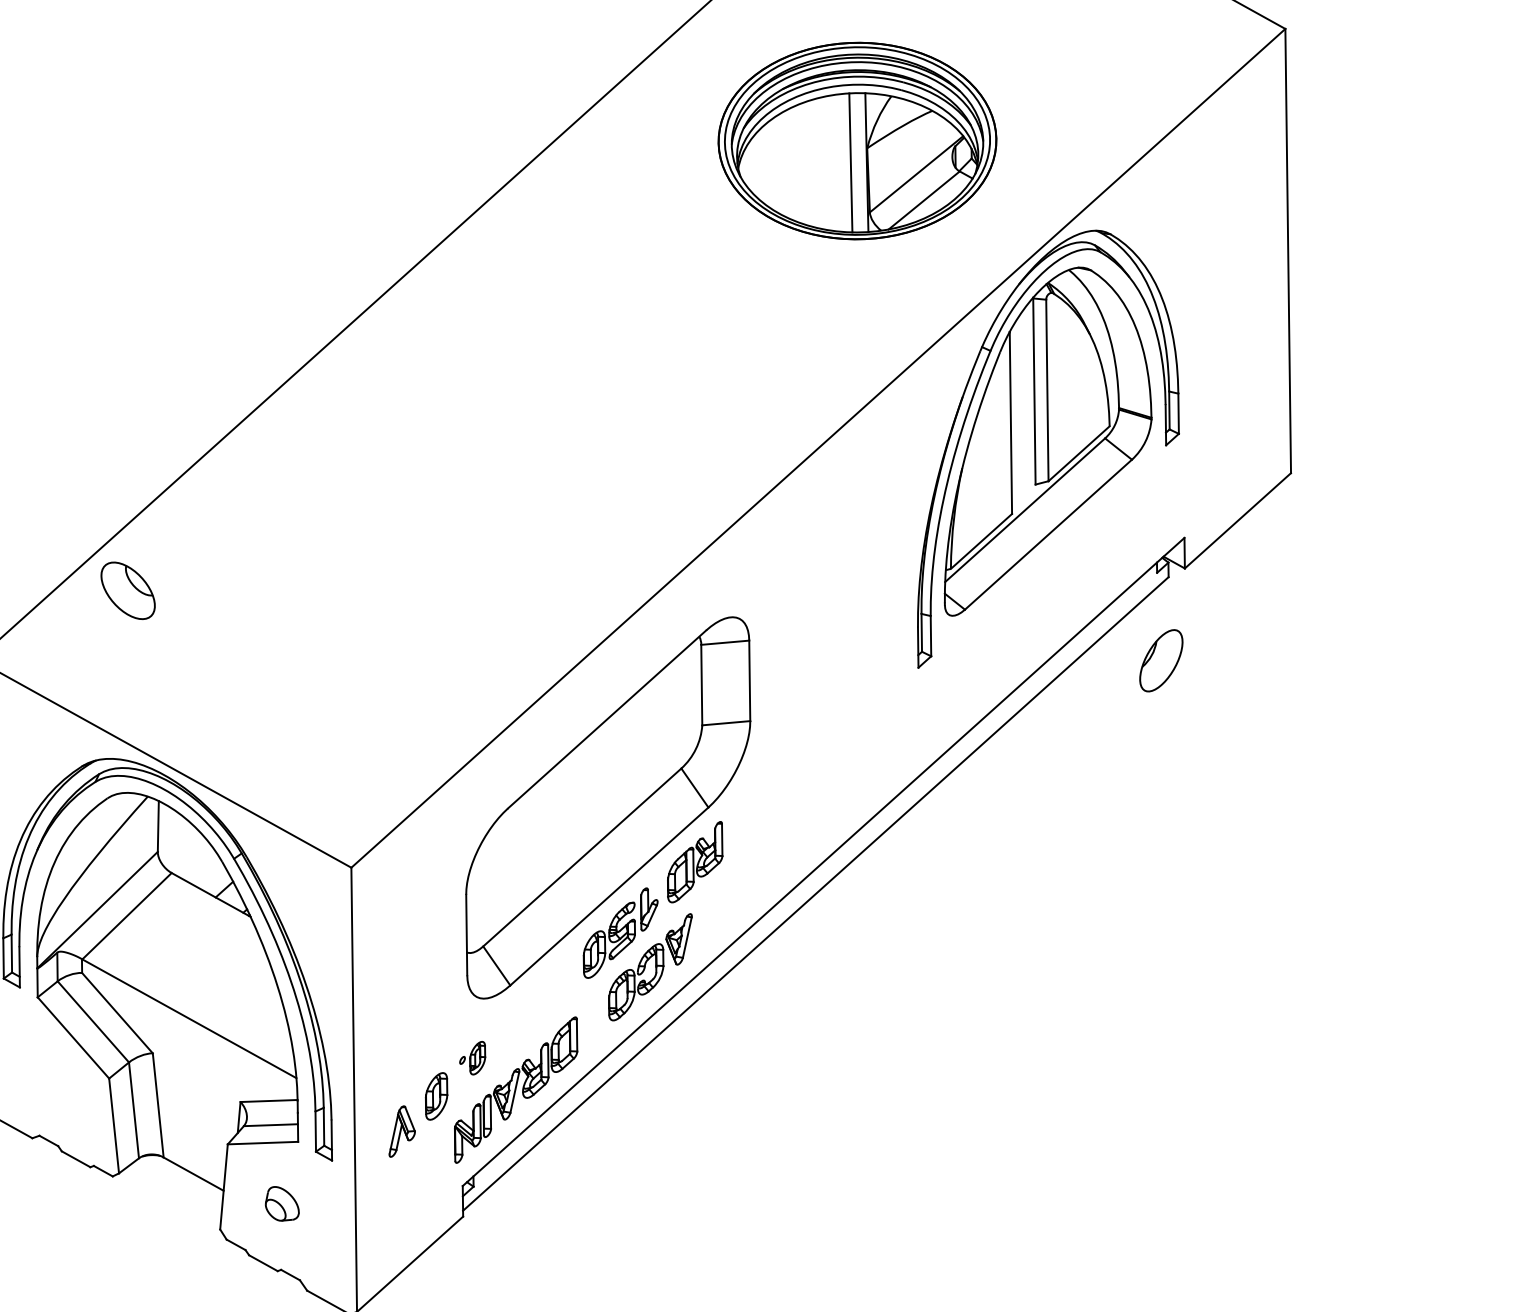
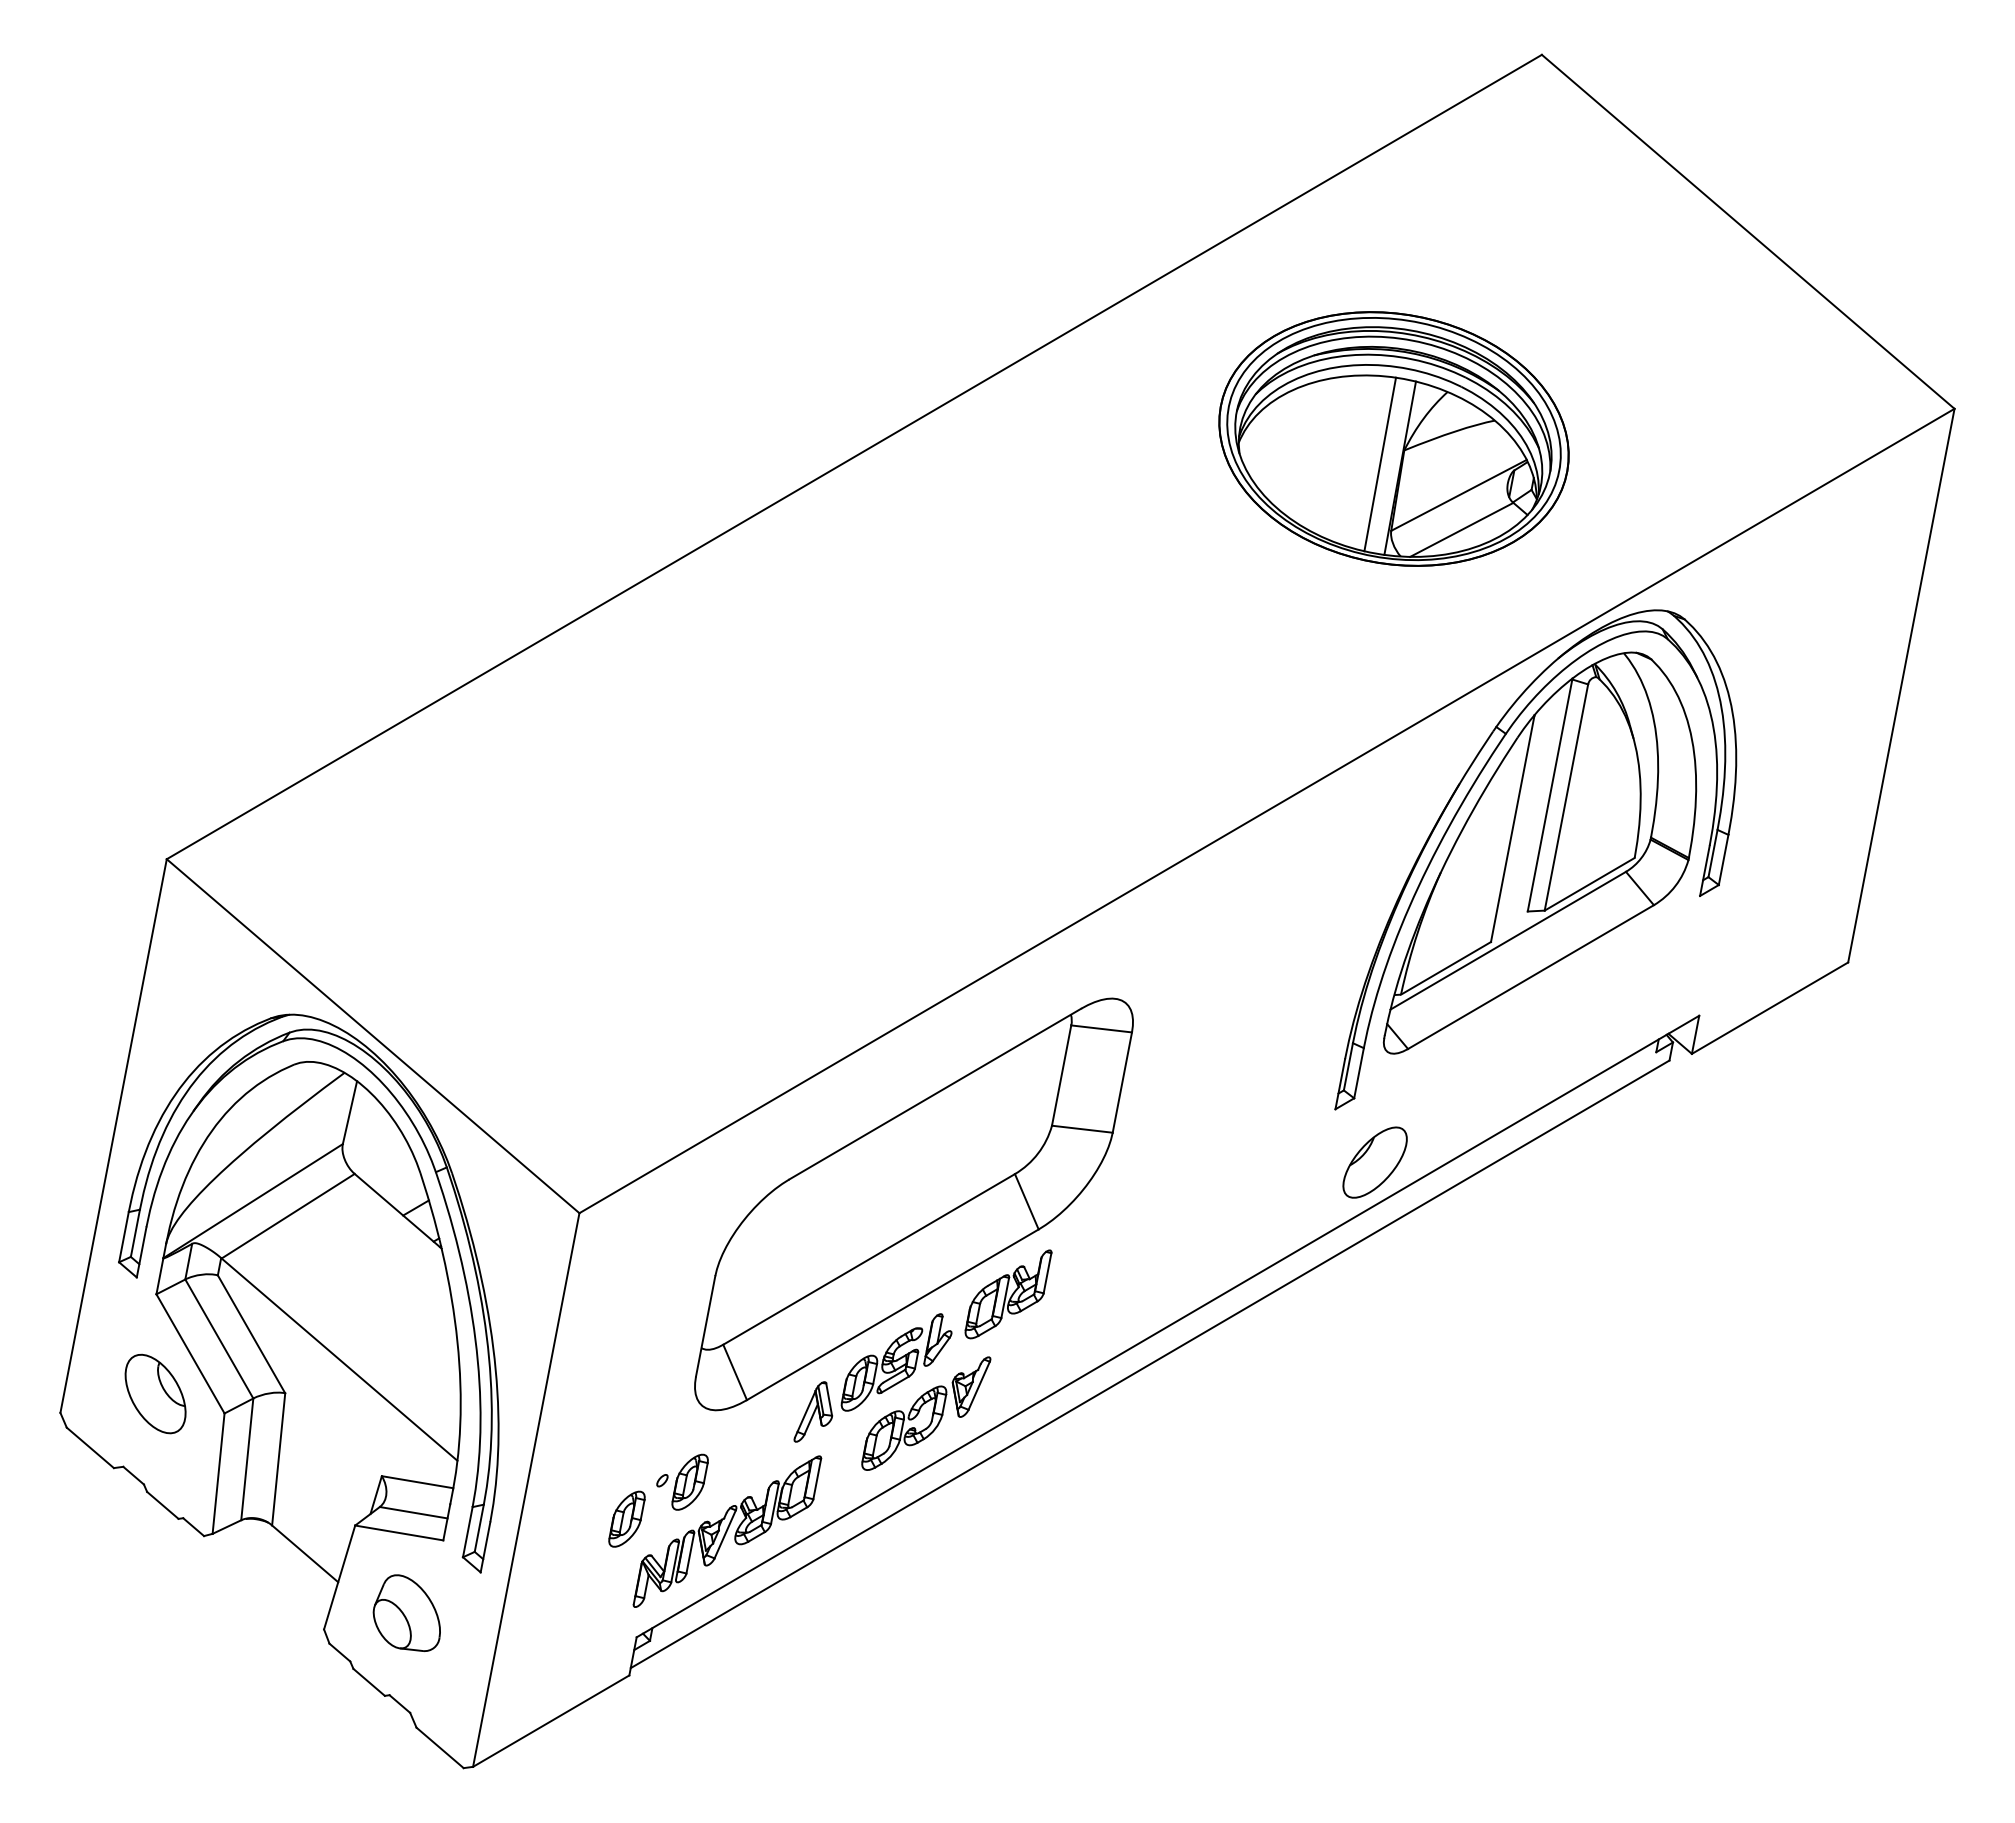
part: (127, 590) -> (155, 1393), moved
part: (1160, 660) -> (1374, 1162), moved
part: (473, 1058) -> (682, 1481), size x1.43
part: (399, 1130) -> (813, 1411), moved
part: (281, 1203) -> (406, 1612), size x1.67

